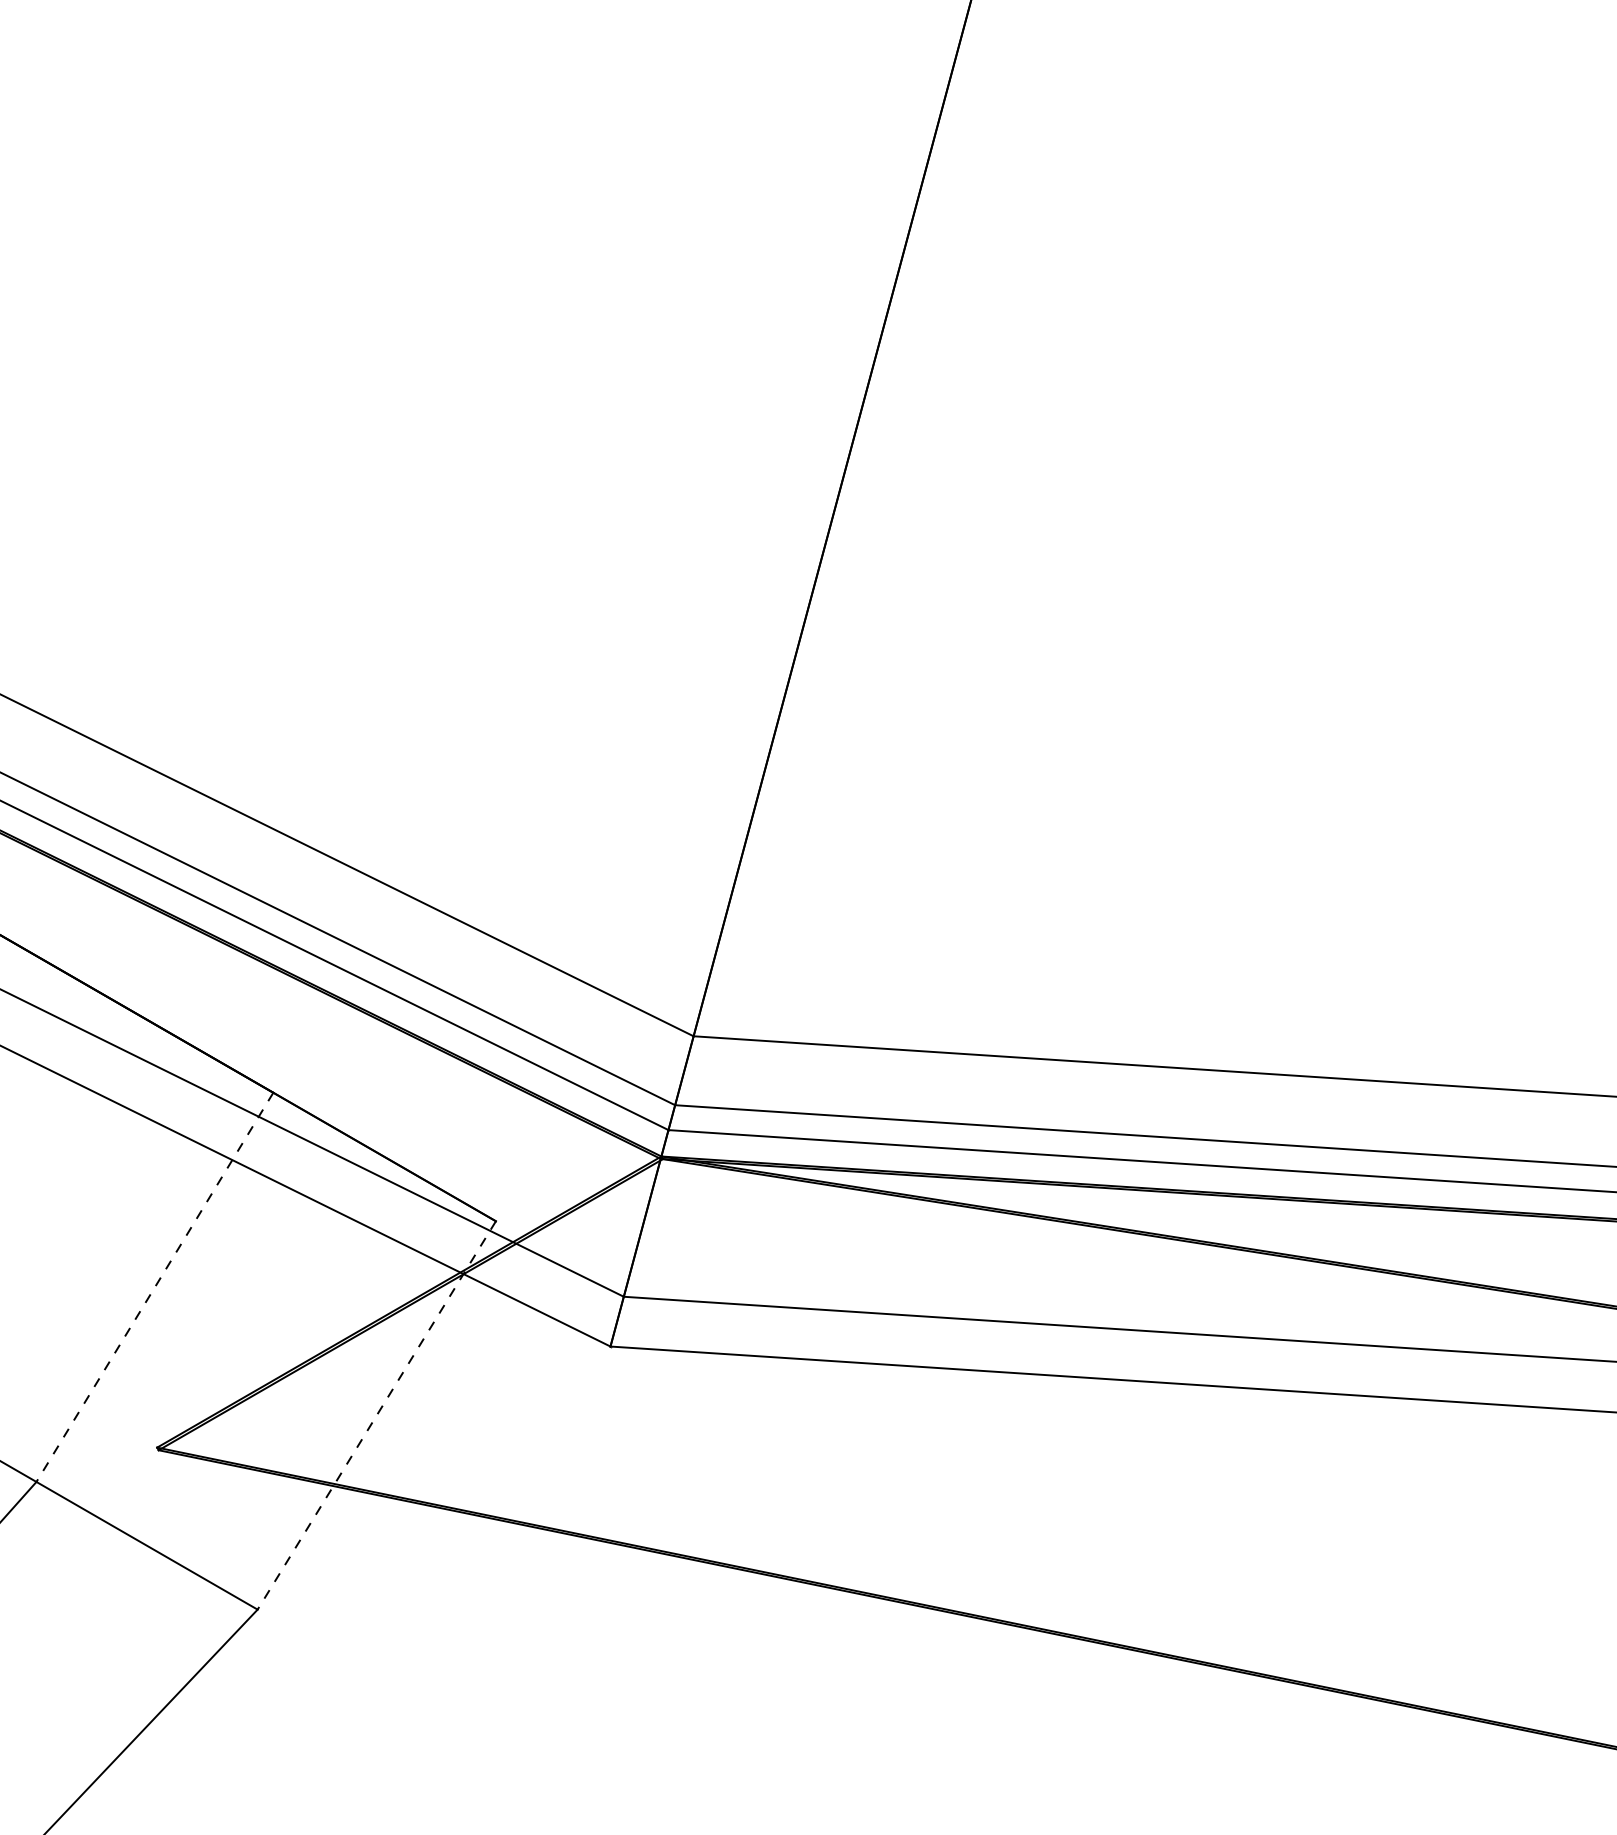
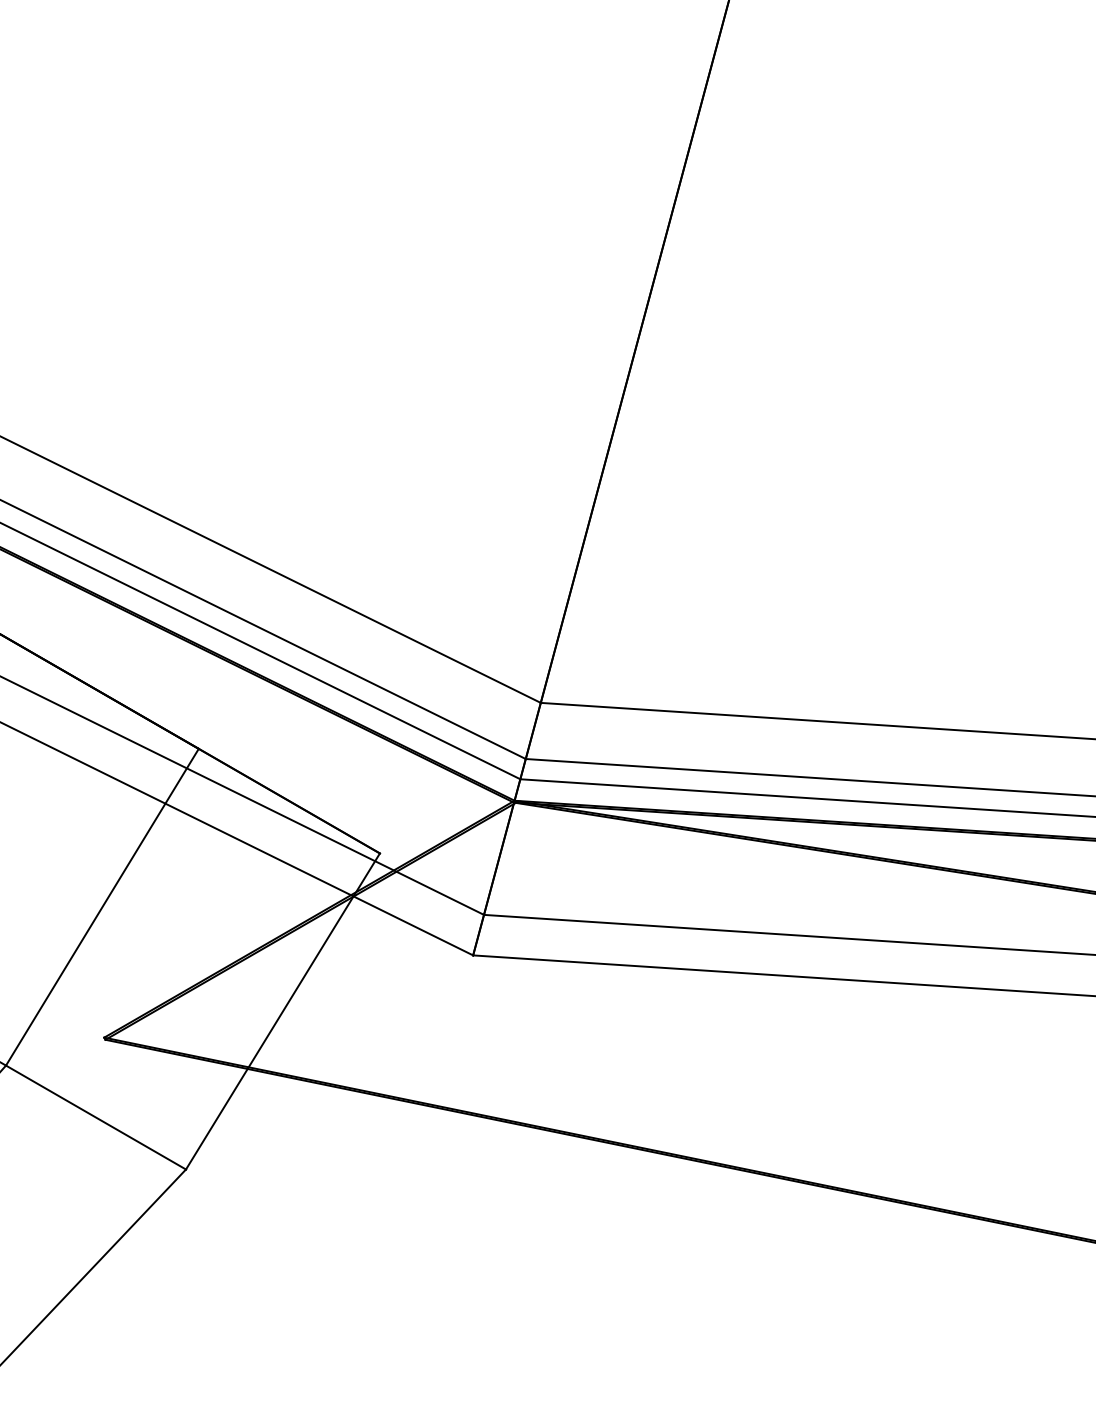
line: (154, 1287) -> (102, 907), dashed -> solid
line: (376, 1415) -> (282, 1011), dashed -> solid

